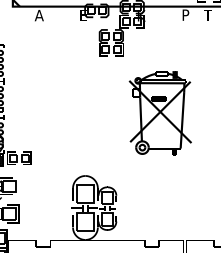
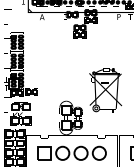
part: (160, 113) -> (105, 90), moved

